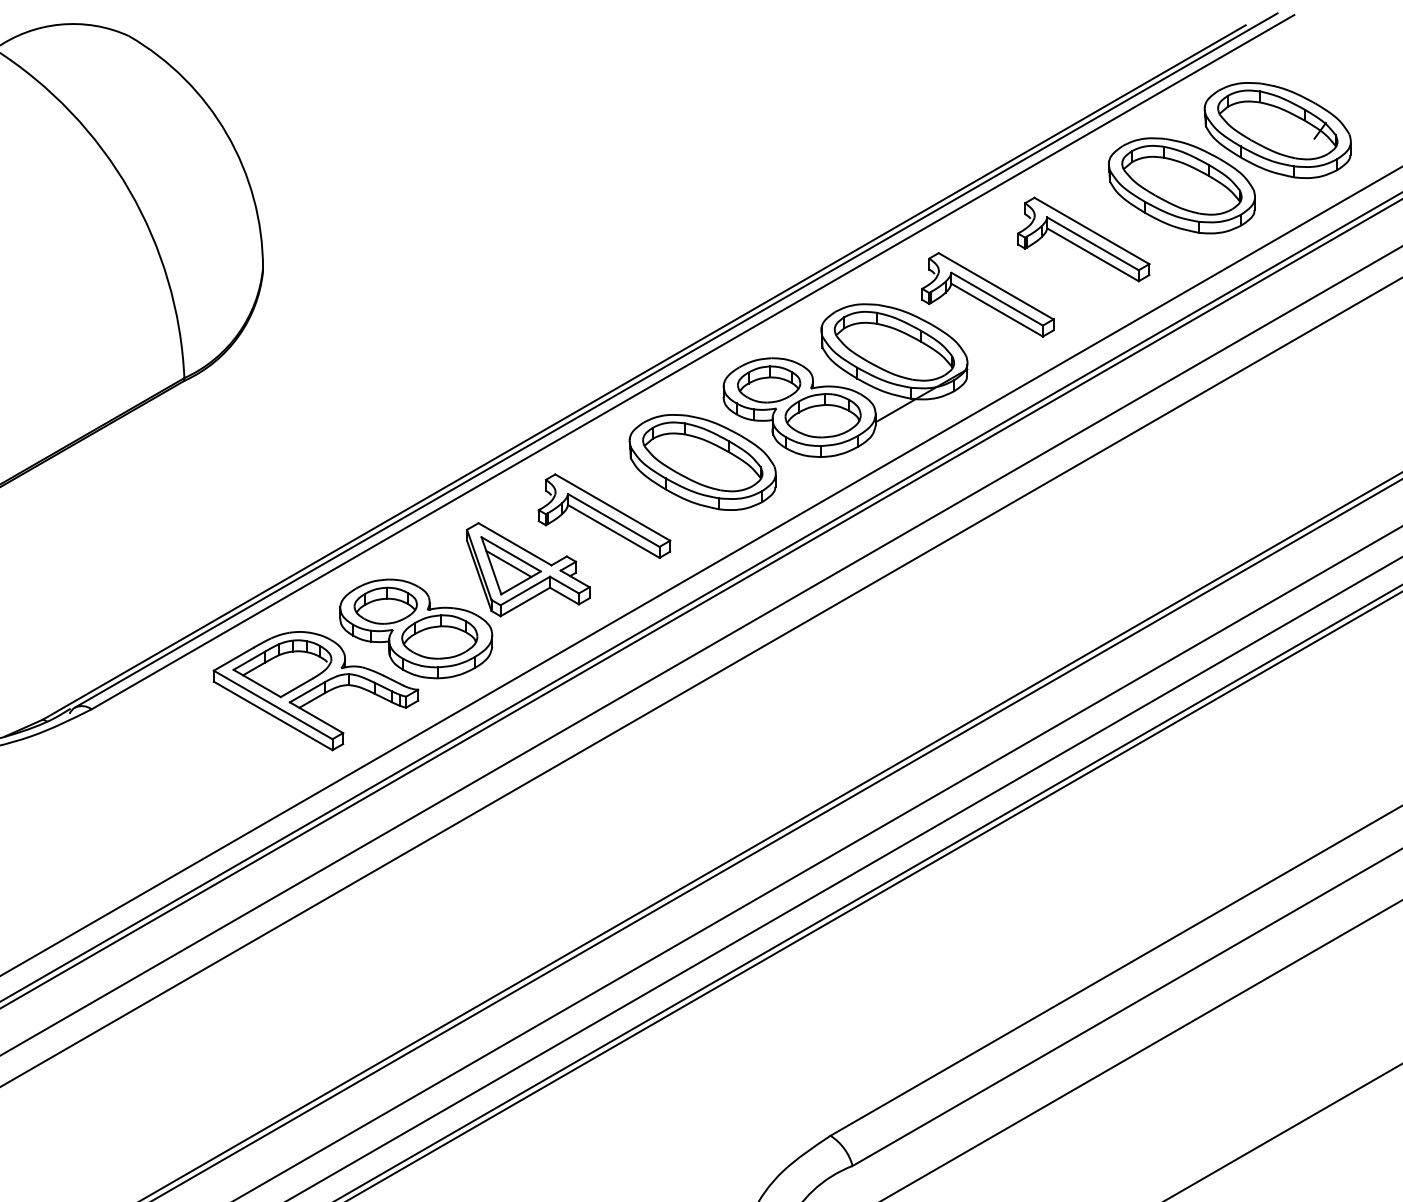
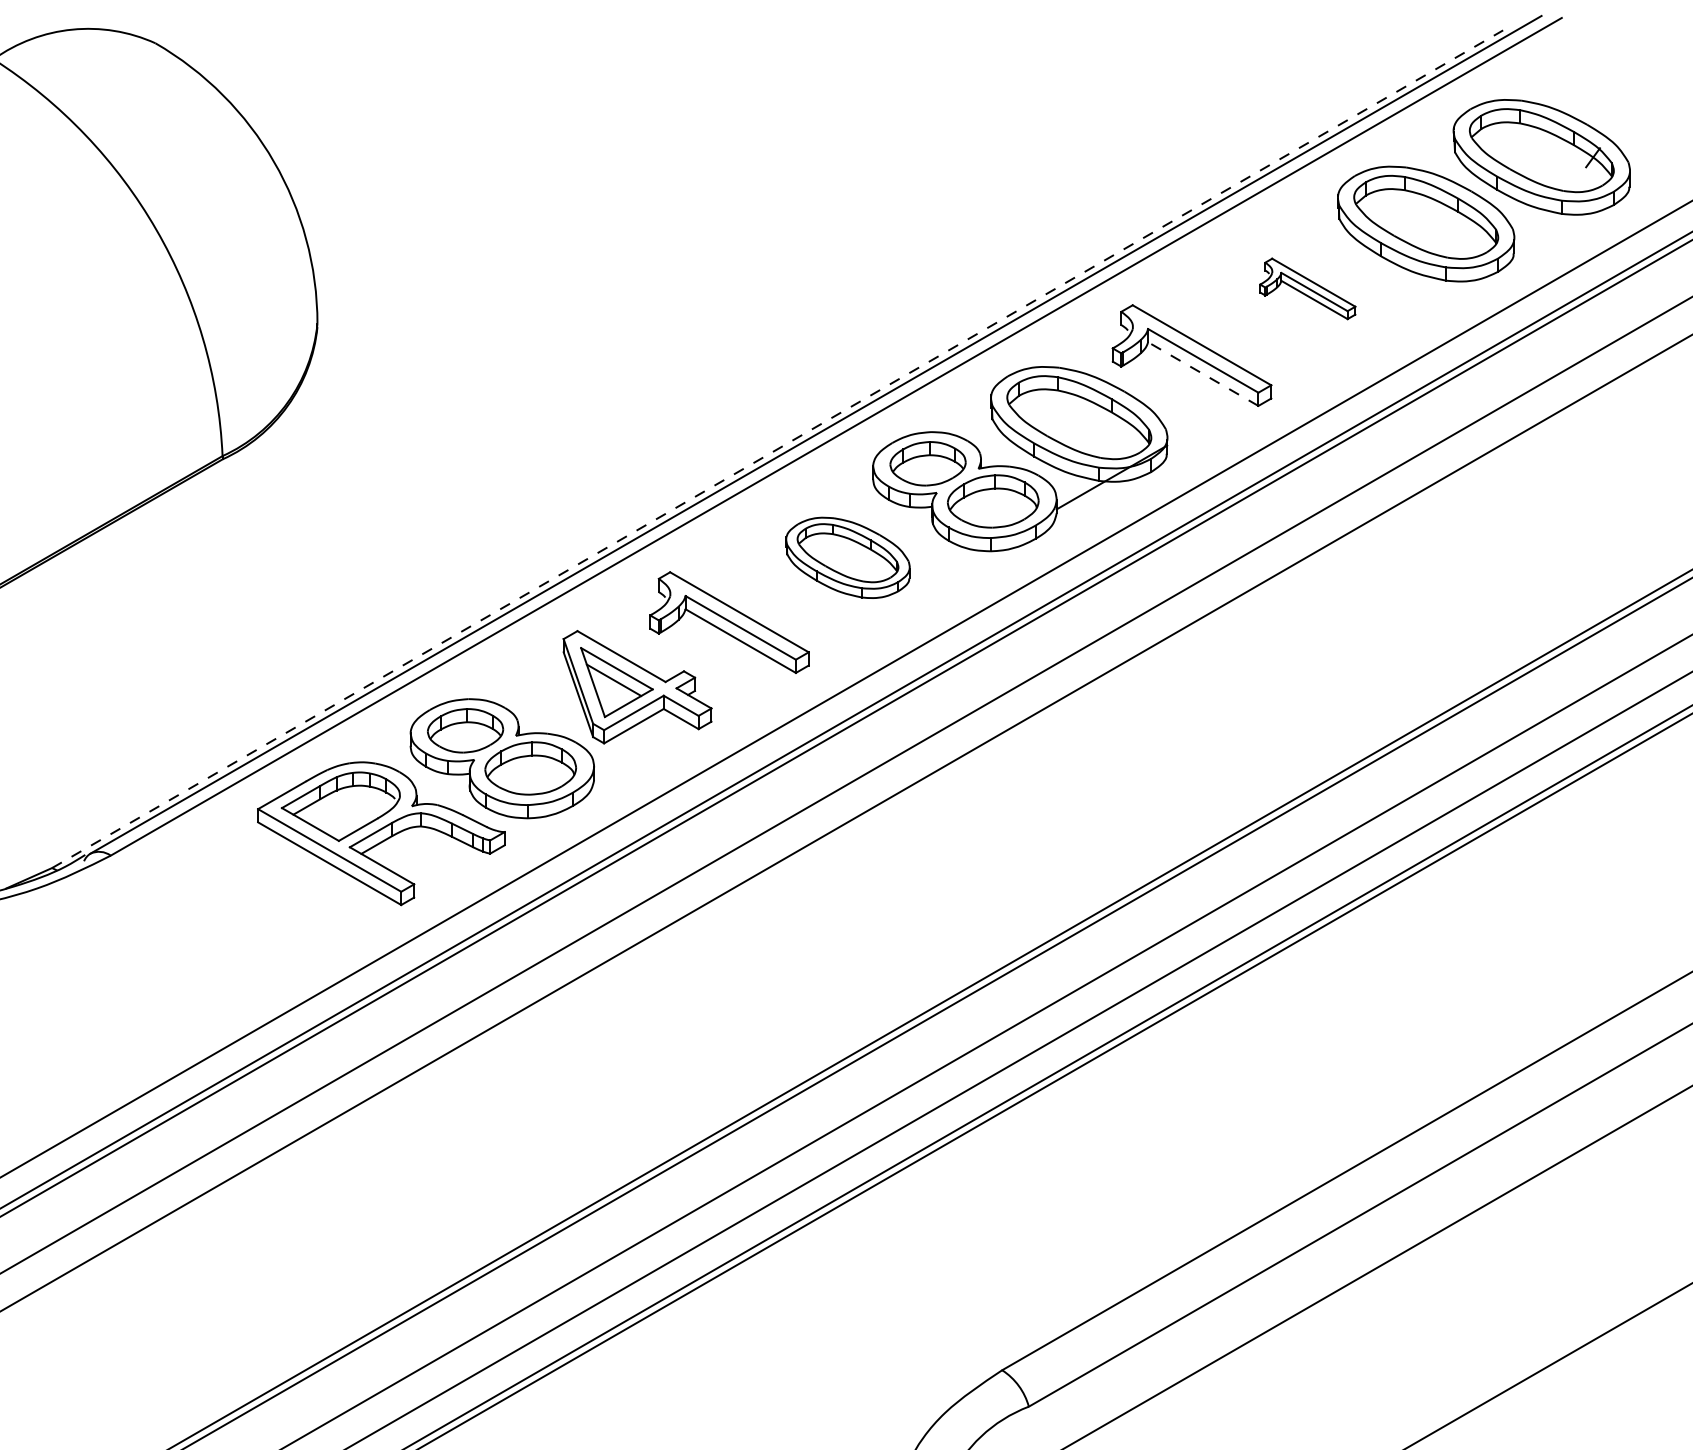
part: (1083, 239) -> (1307, 288), size x0.6
line: (997, 310) -> (1203, 374), solid -> dashed
line: (644, 372) -> (777, 449), solid -> dashed
part: (702, 462) -> (847, 557), size x0.7

